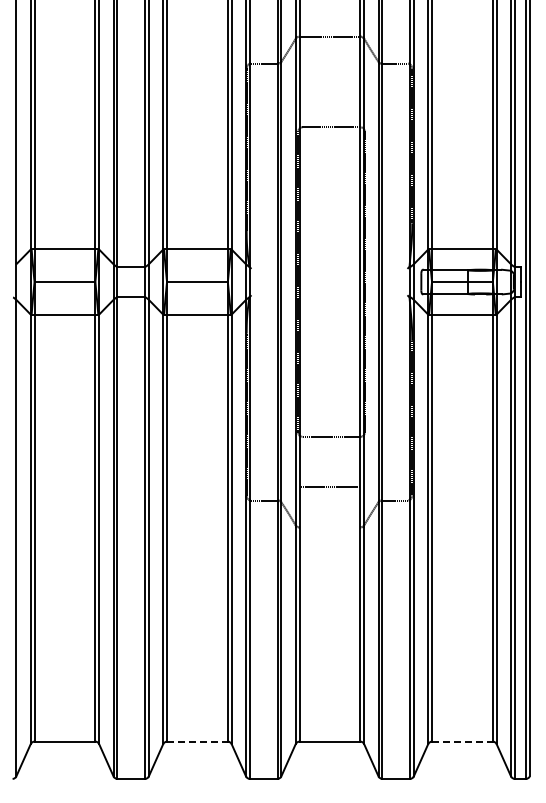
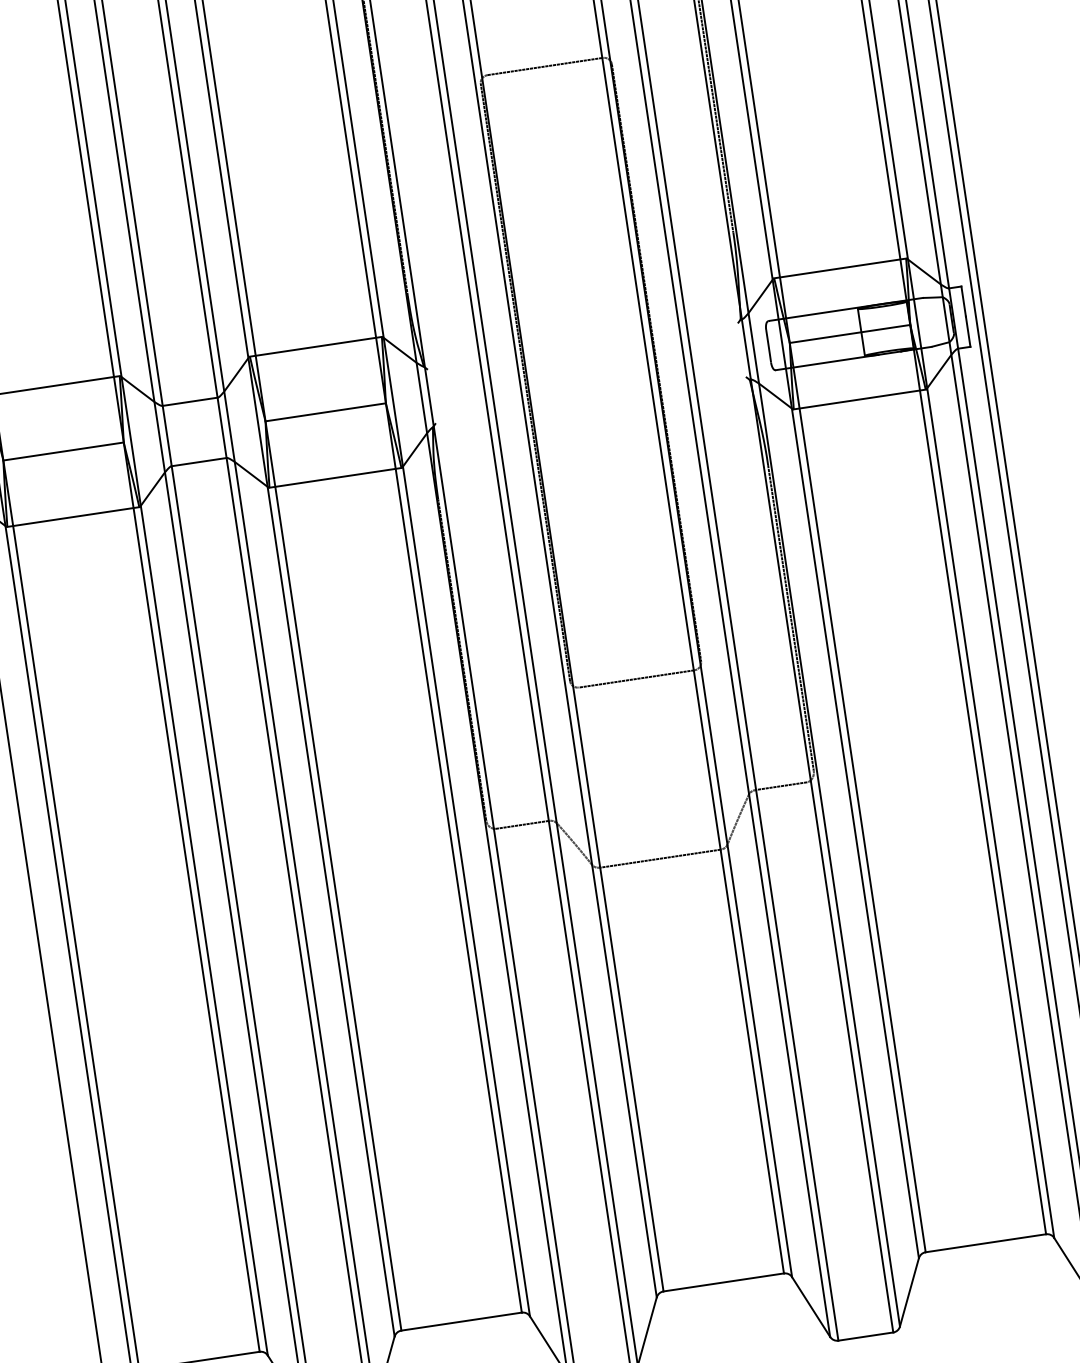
line: (329, 487) -> (659, 858), moved
line: (197, 741) -> (461, 1321), dashed -> solid
line: (462, 741) -> (985, 1242), dashed -> solid

